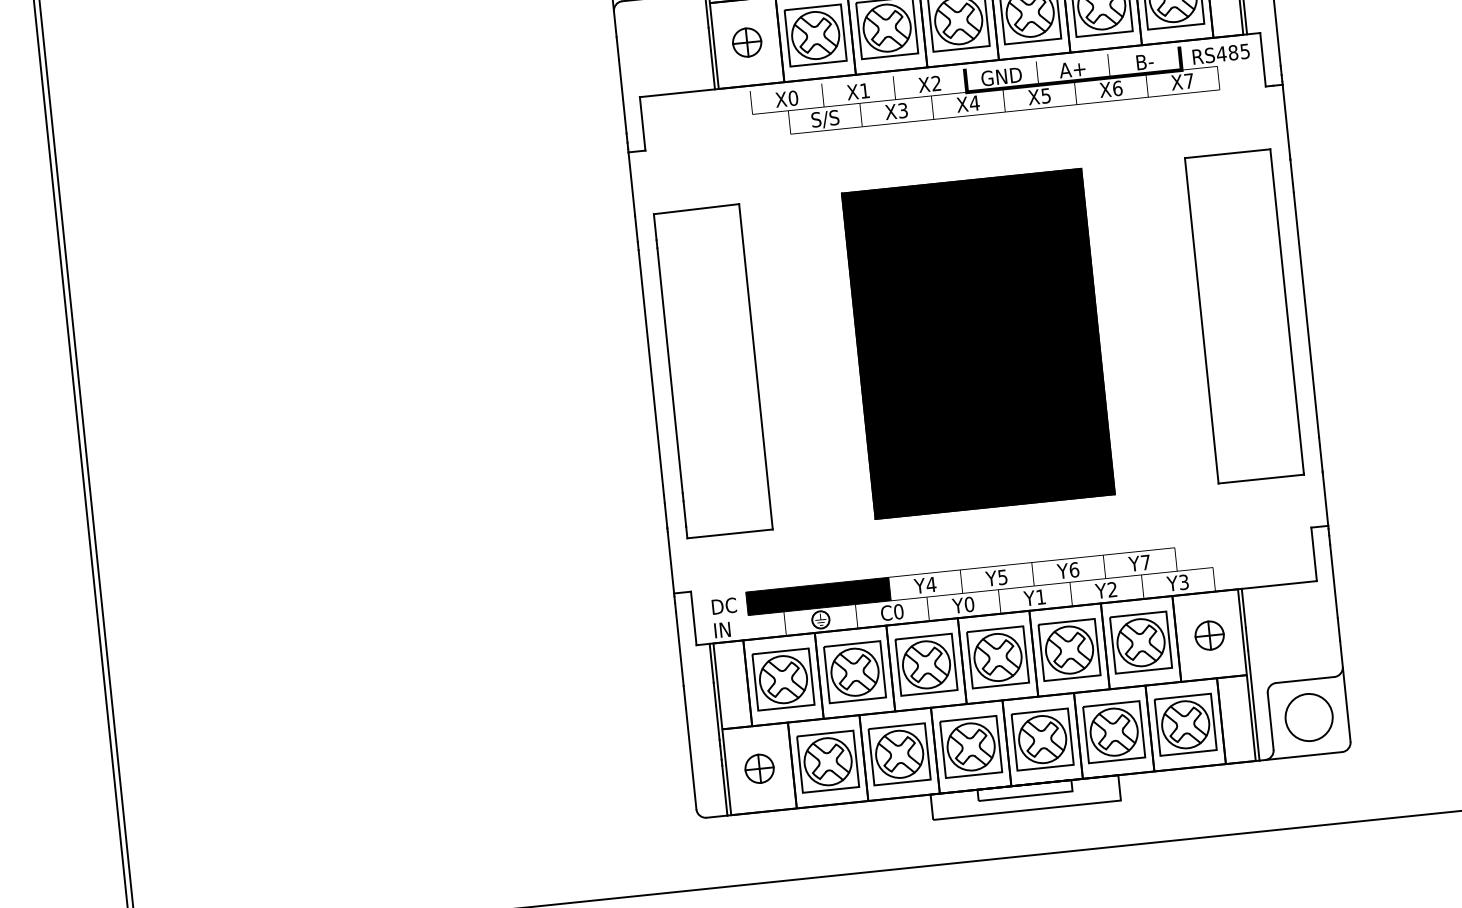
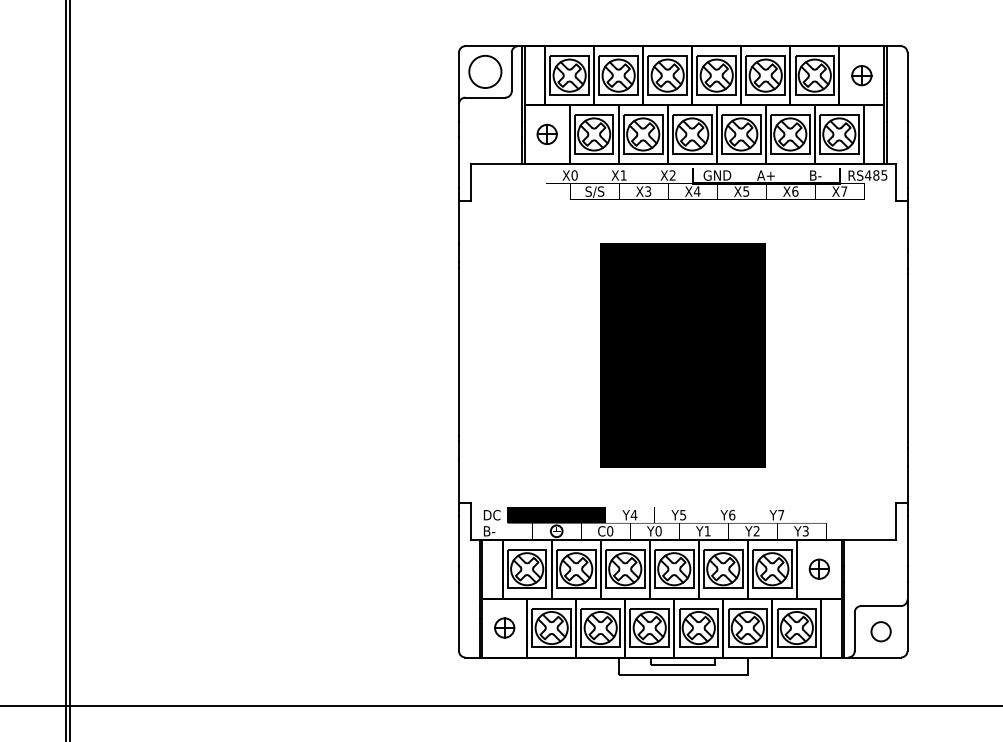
part: (1244, 316) -> (865, 355), removed
part: (713, 370) -> (501, 354), removed
text: (724, 630) -> (490, 531), IN -> B-
circle: (1309, 717) -> (881, 631), size x0.6

